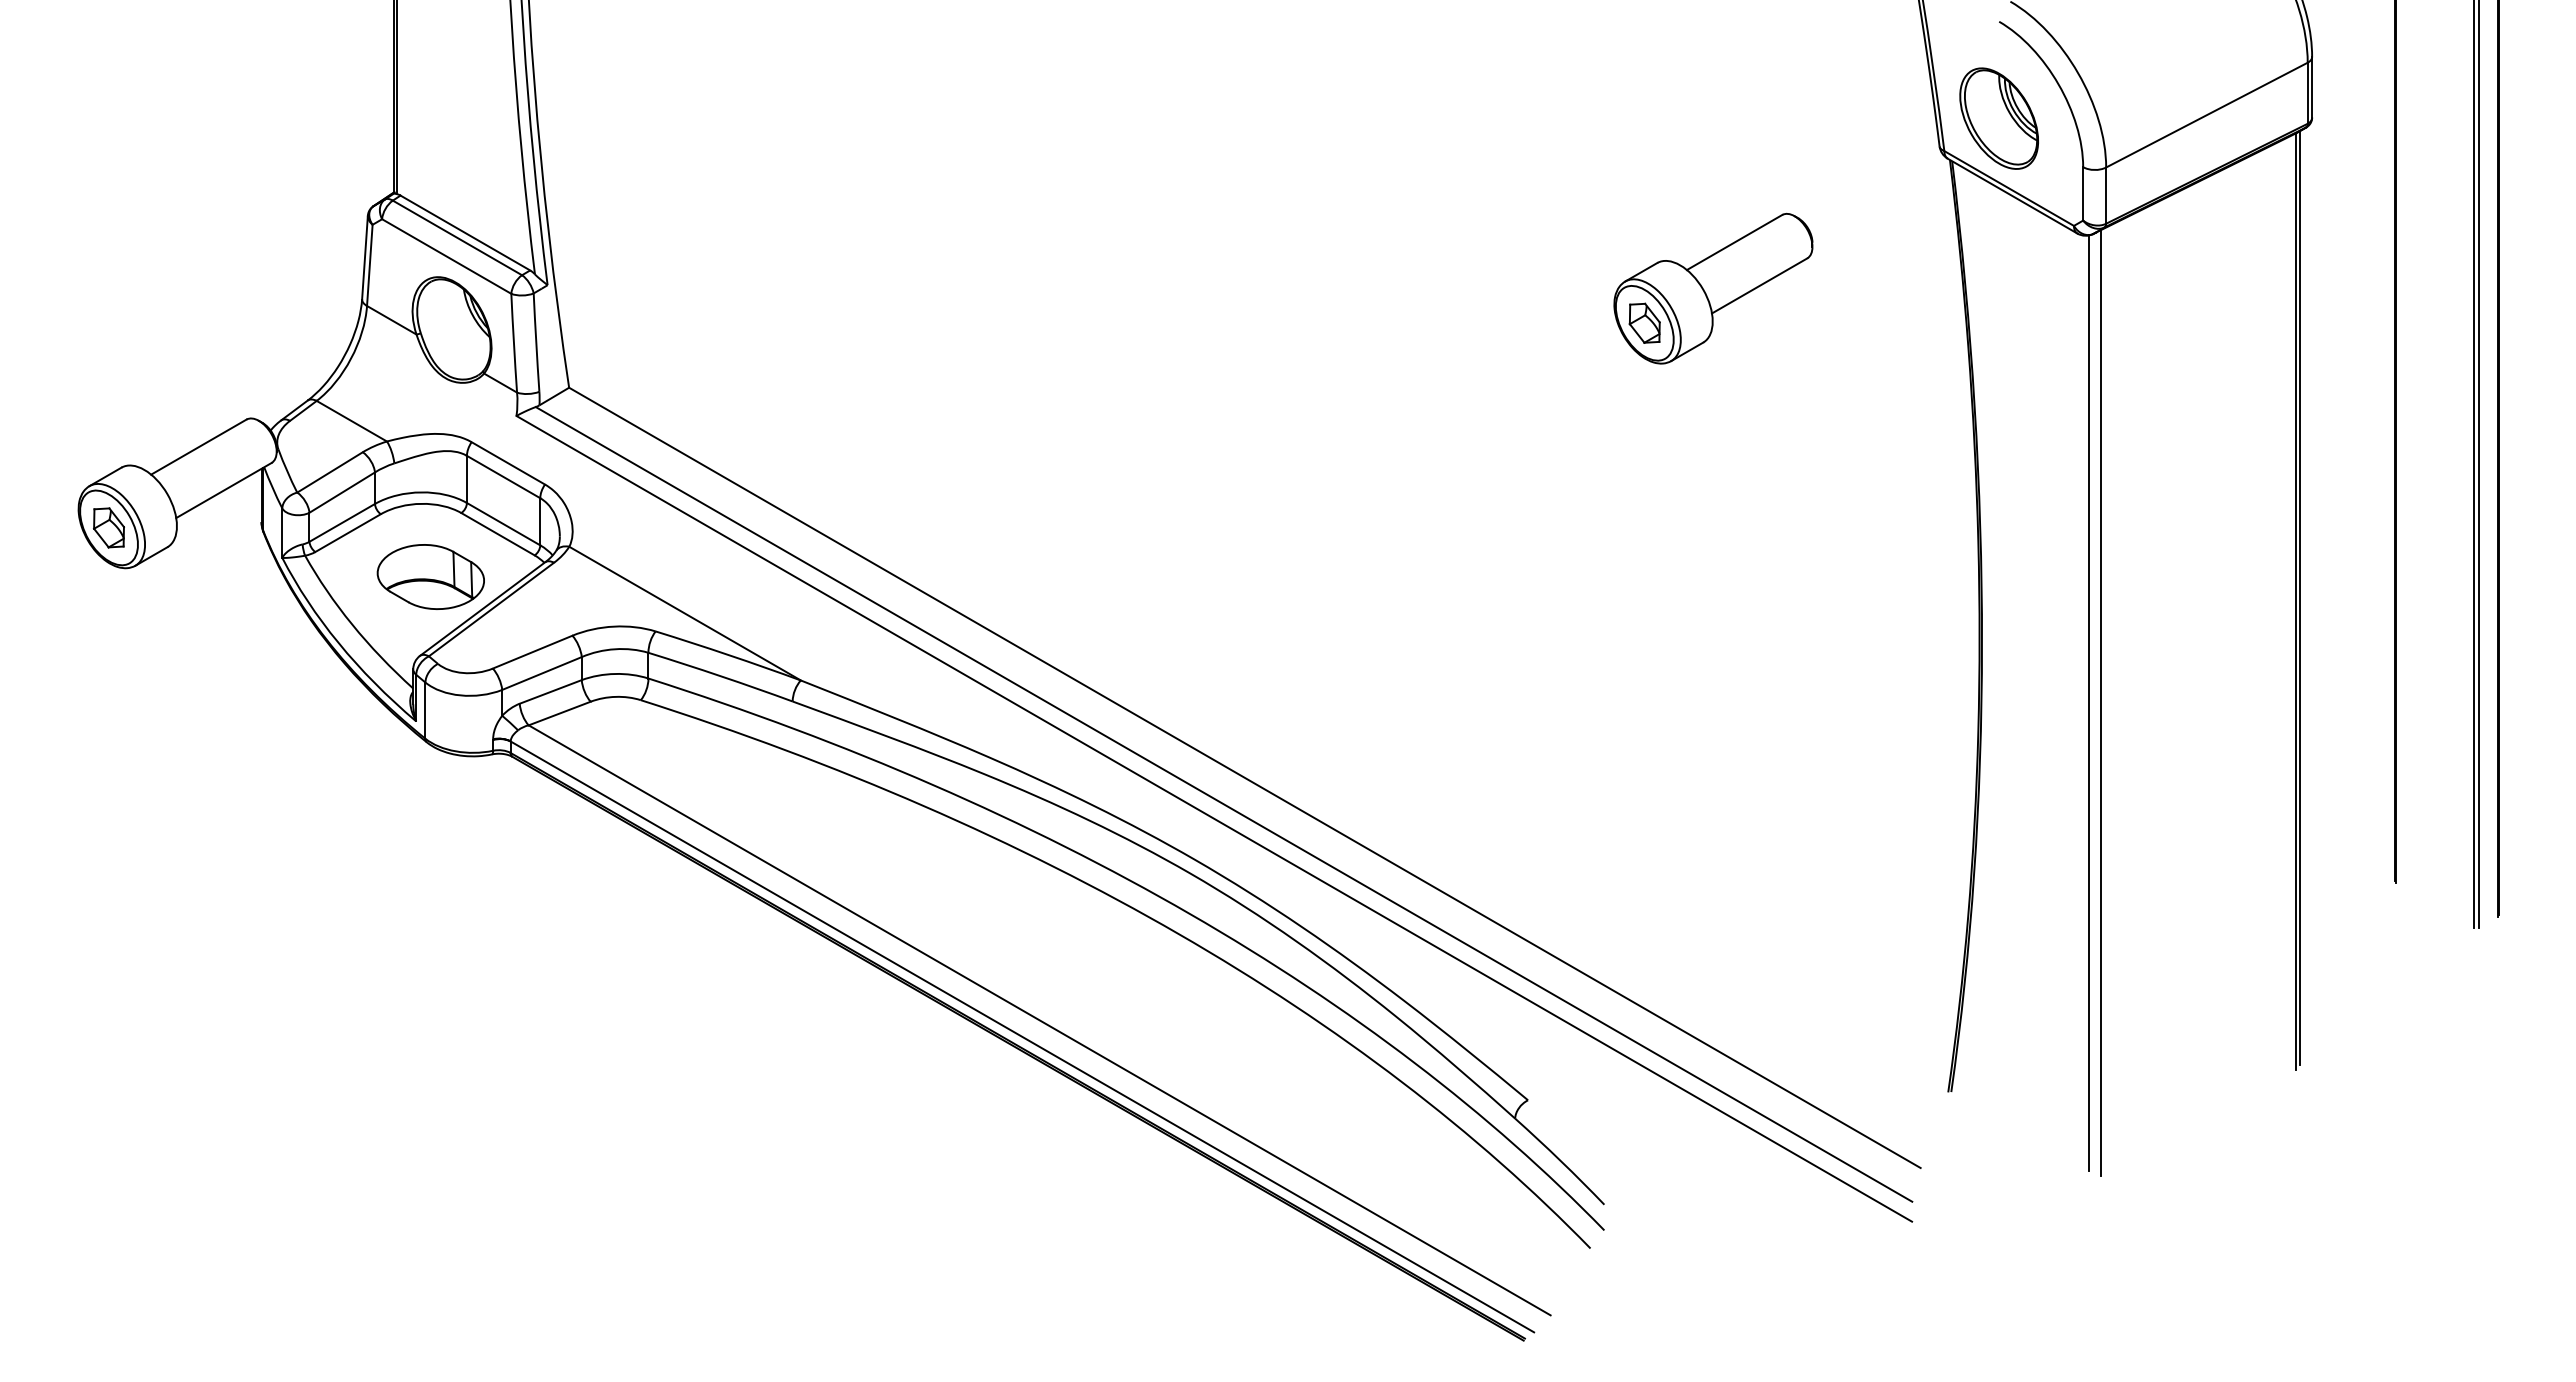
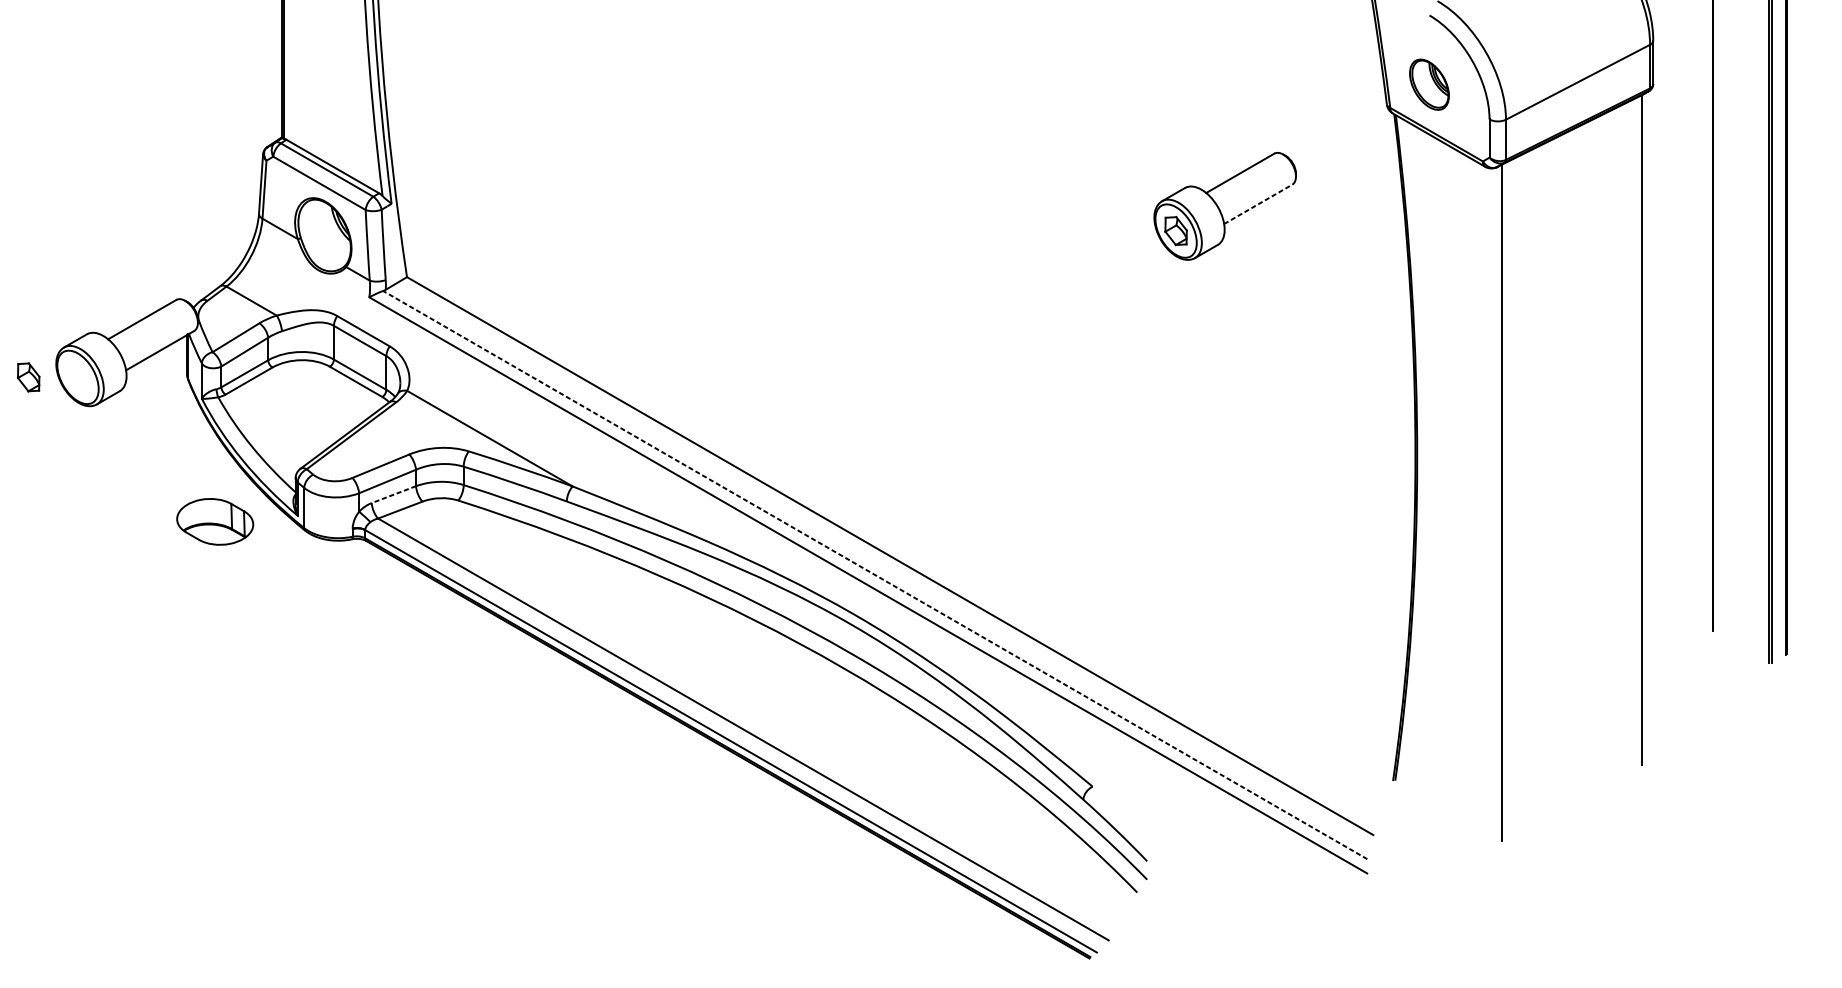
part: (1998, 118) -> (1429, 84), size x0.7
line: (1759, 285) -> (1258, 204), solid -> dashed
part: (108, 527) -> (28, 377), moved
part: (430, 576) -> (214, 521), moved
line: (2300, 597) -> (1644, 427), removed
line: (550, 692) -> (393, 495), solid -> dashed
line: (2089, 703) -> (1494, 502), removed
line: (1224, 804) -> (875, 575), solid -> dashed

